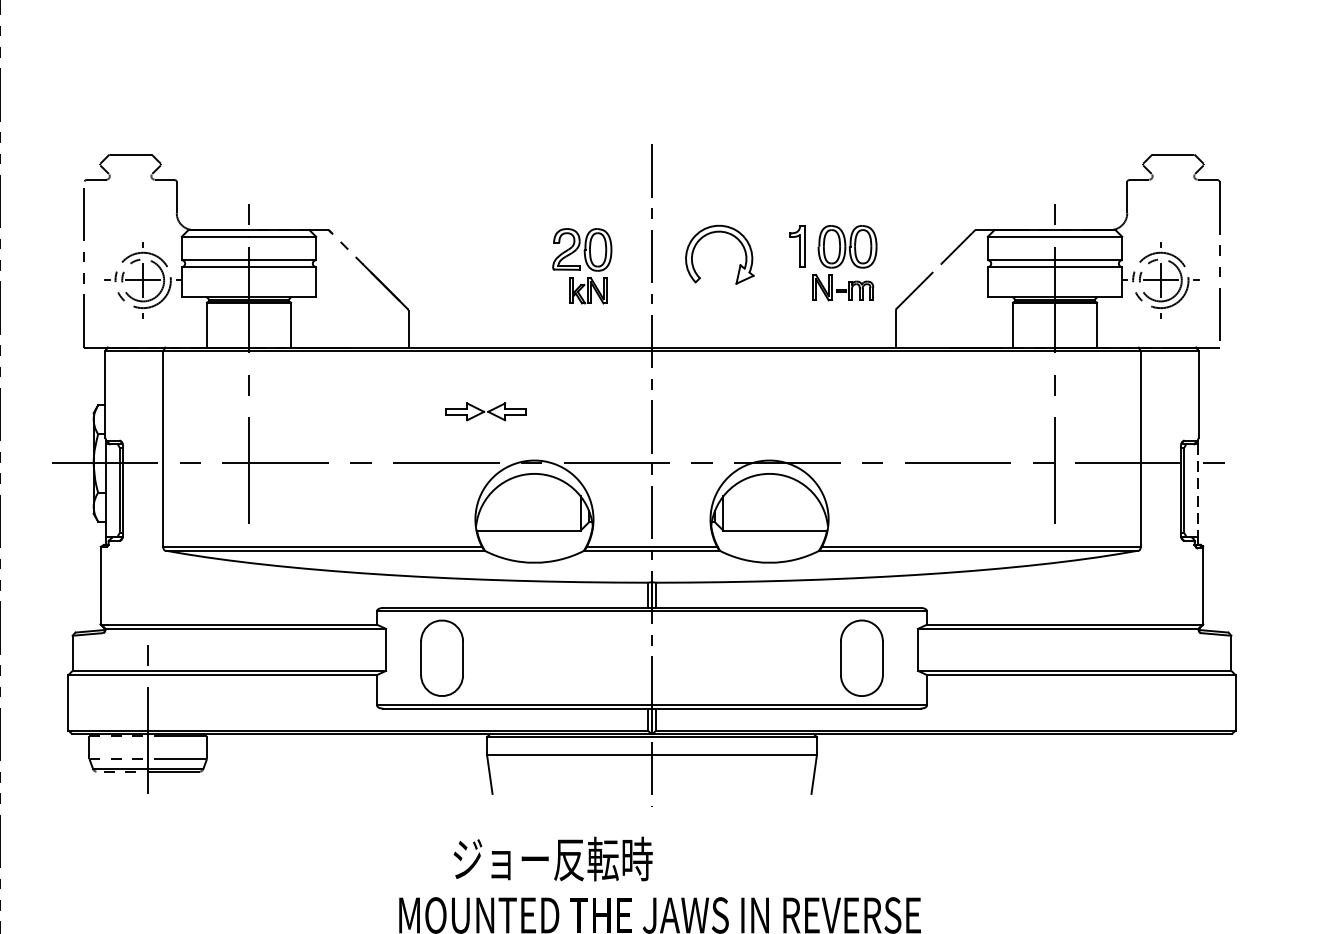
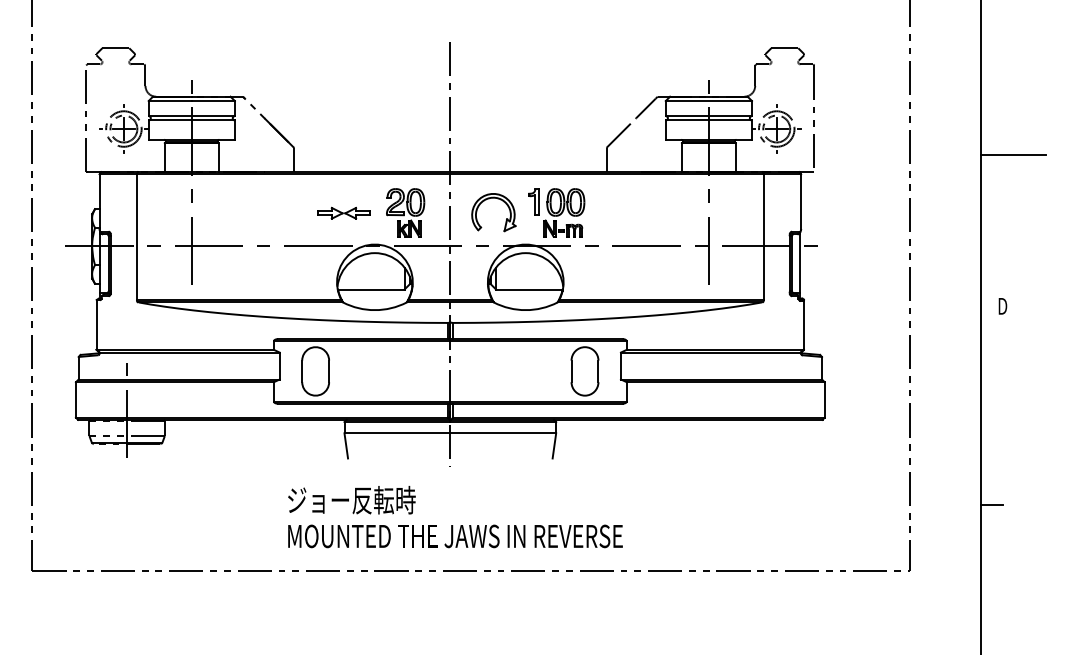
part: (713, 234) -> (489, 199), moved
part: (833, 262) -> (556, 212), moved
part: (582, 265) -> (405, 212), moved
line: (1197, 490) -> (800, 263), dashed -> solid
text: (552, 859) -> (351, 500), moved

